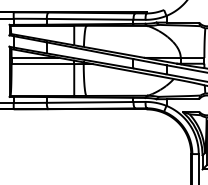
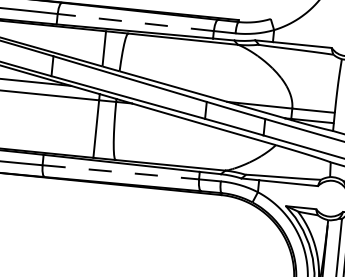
line: (89, 19) -> (134, 22), solid -> dashed
line: (90, 102) -> (121, 172), solid -> dashed

